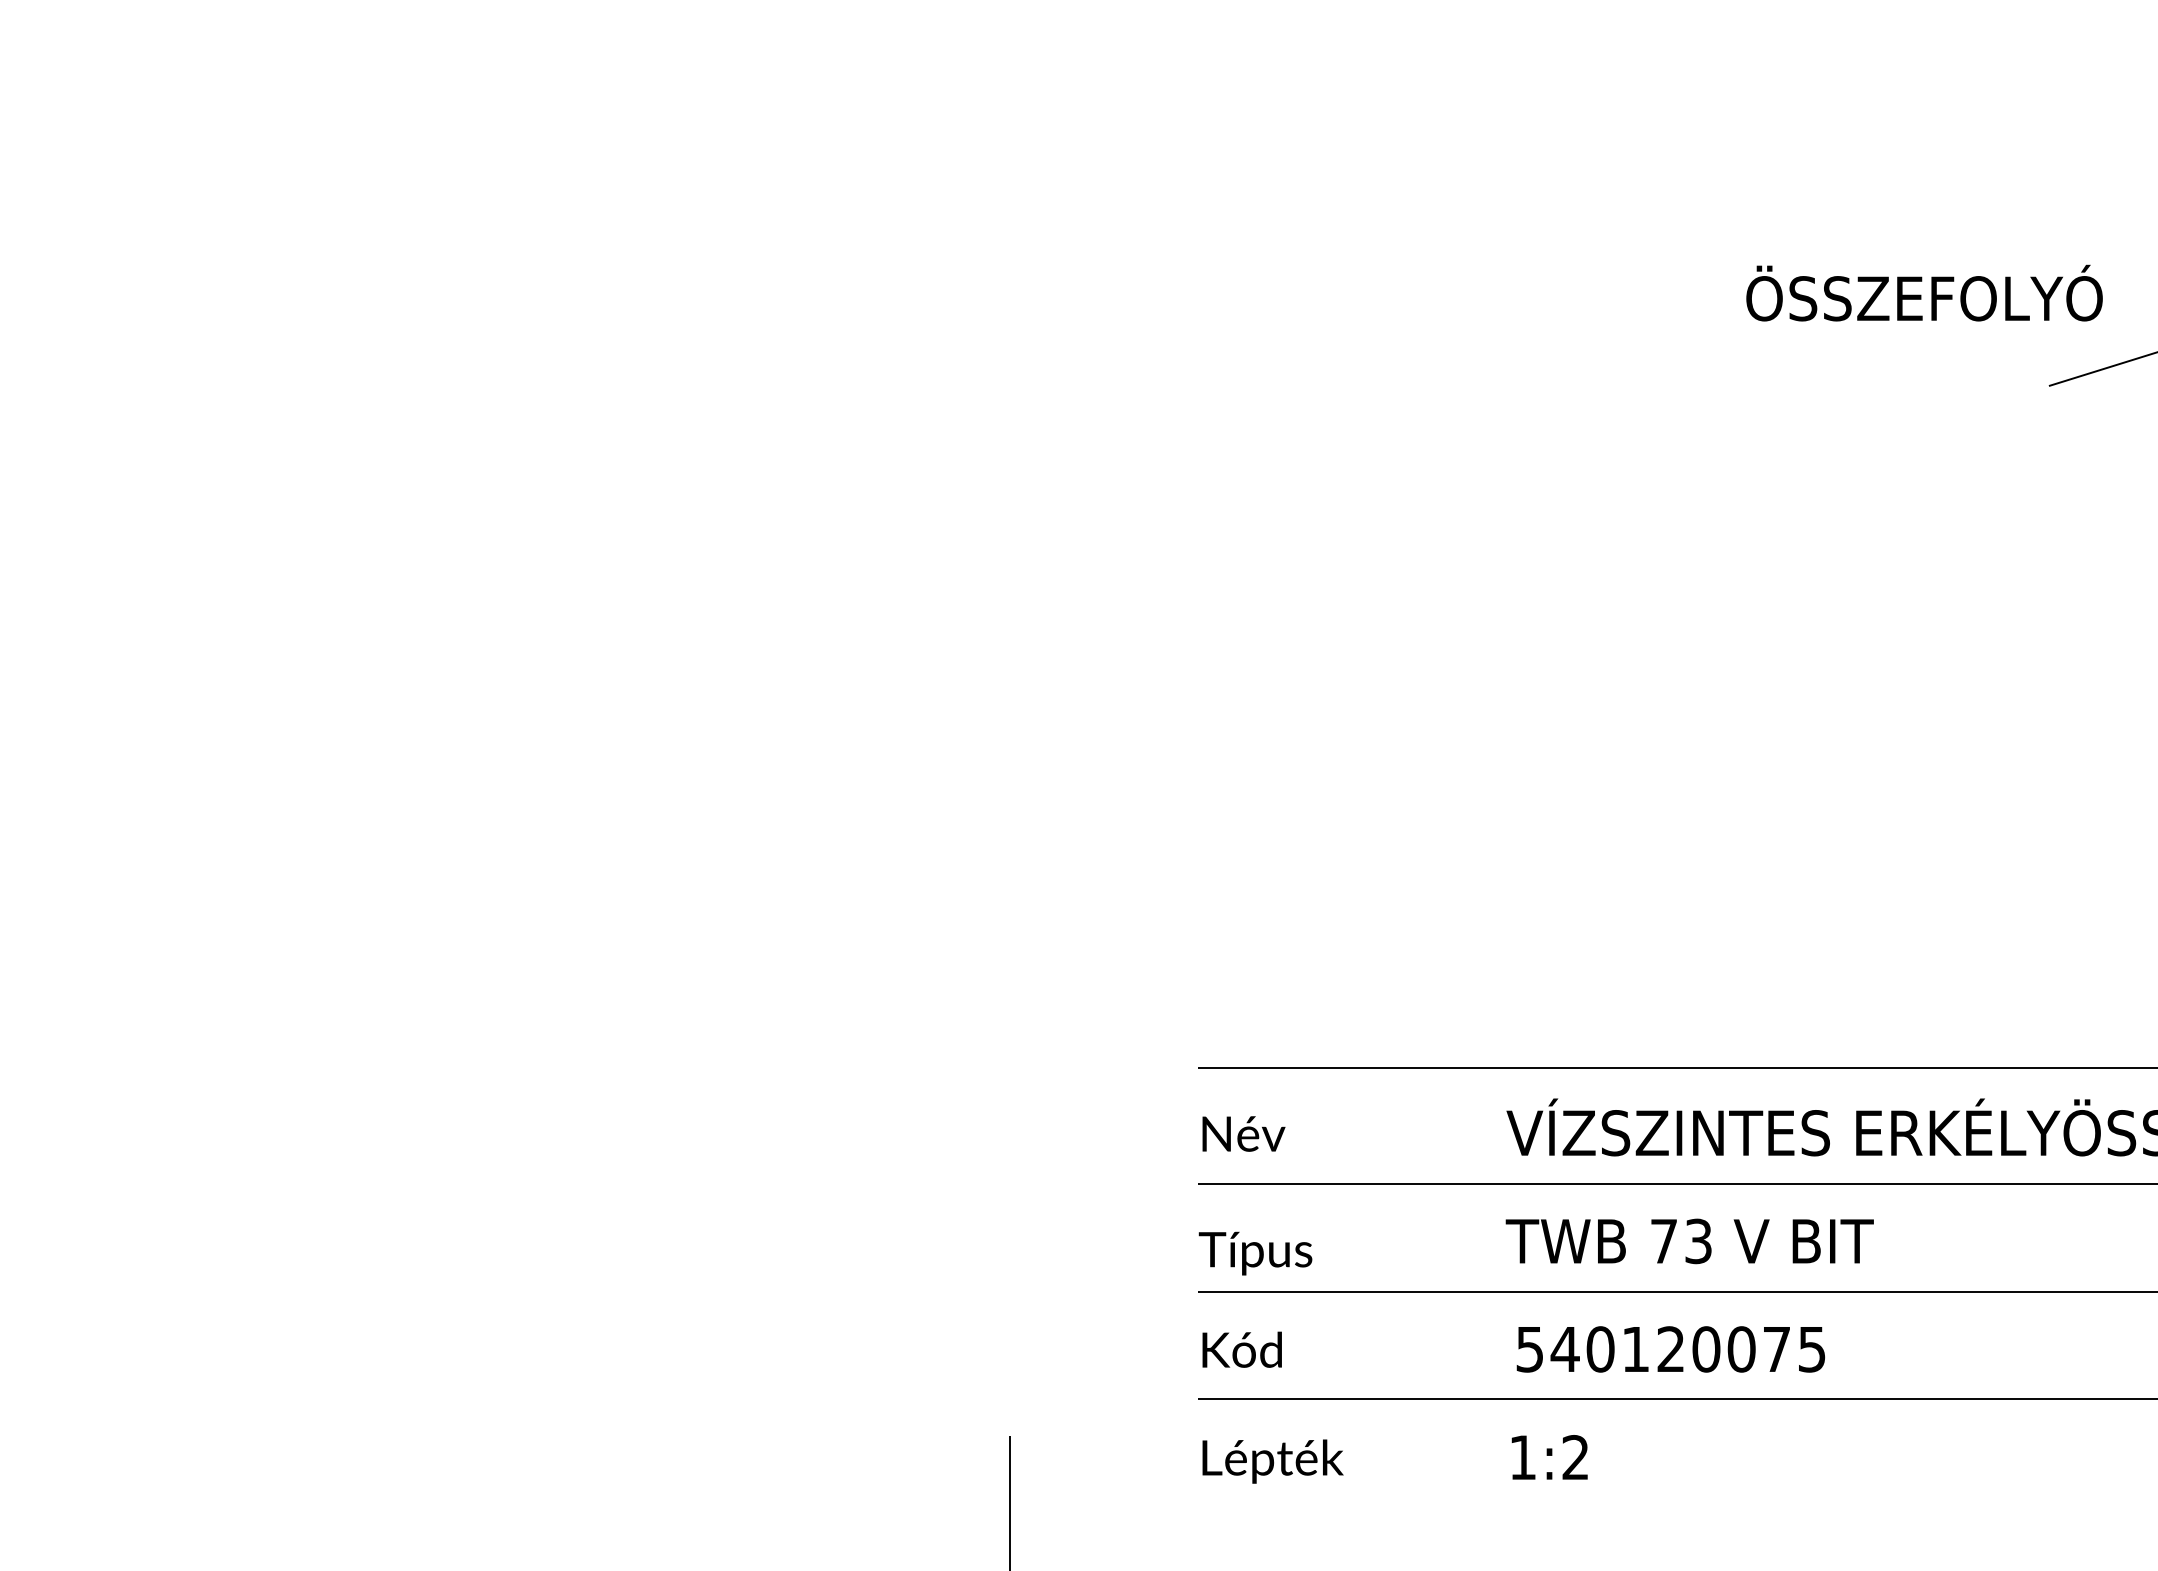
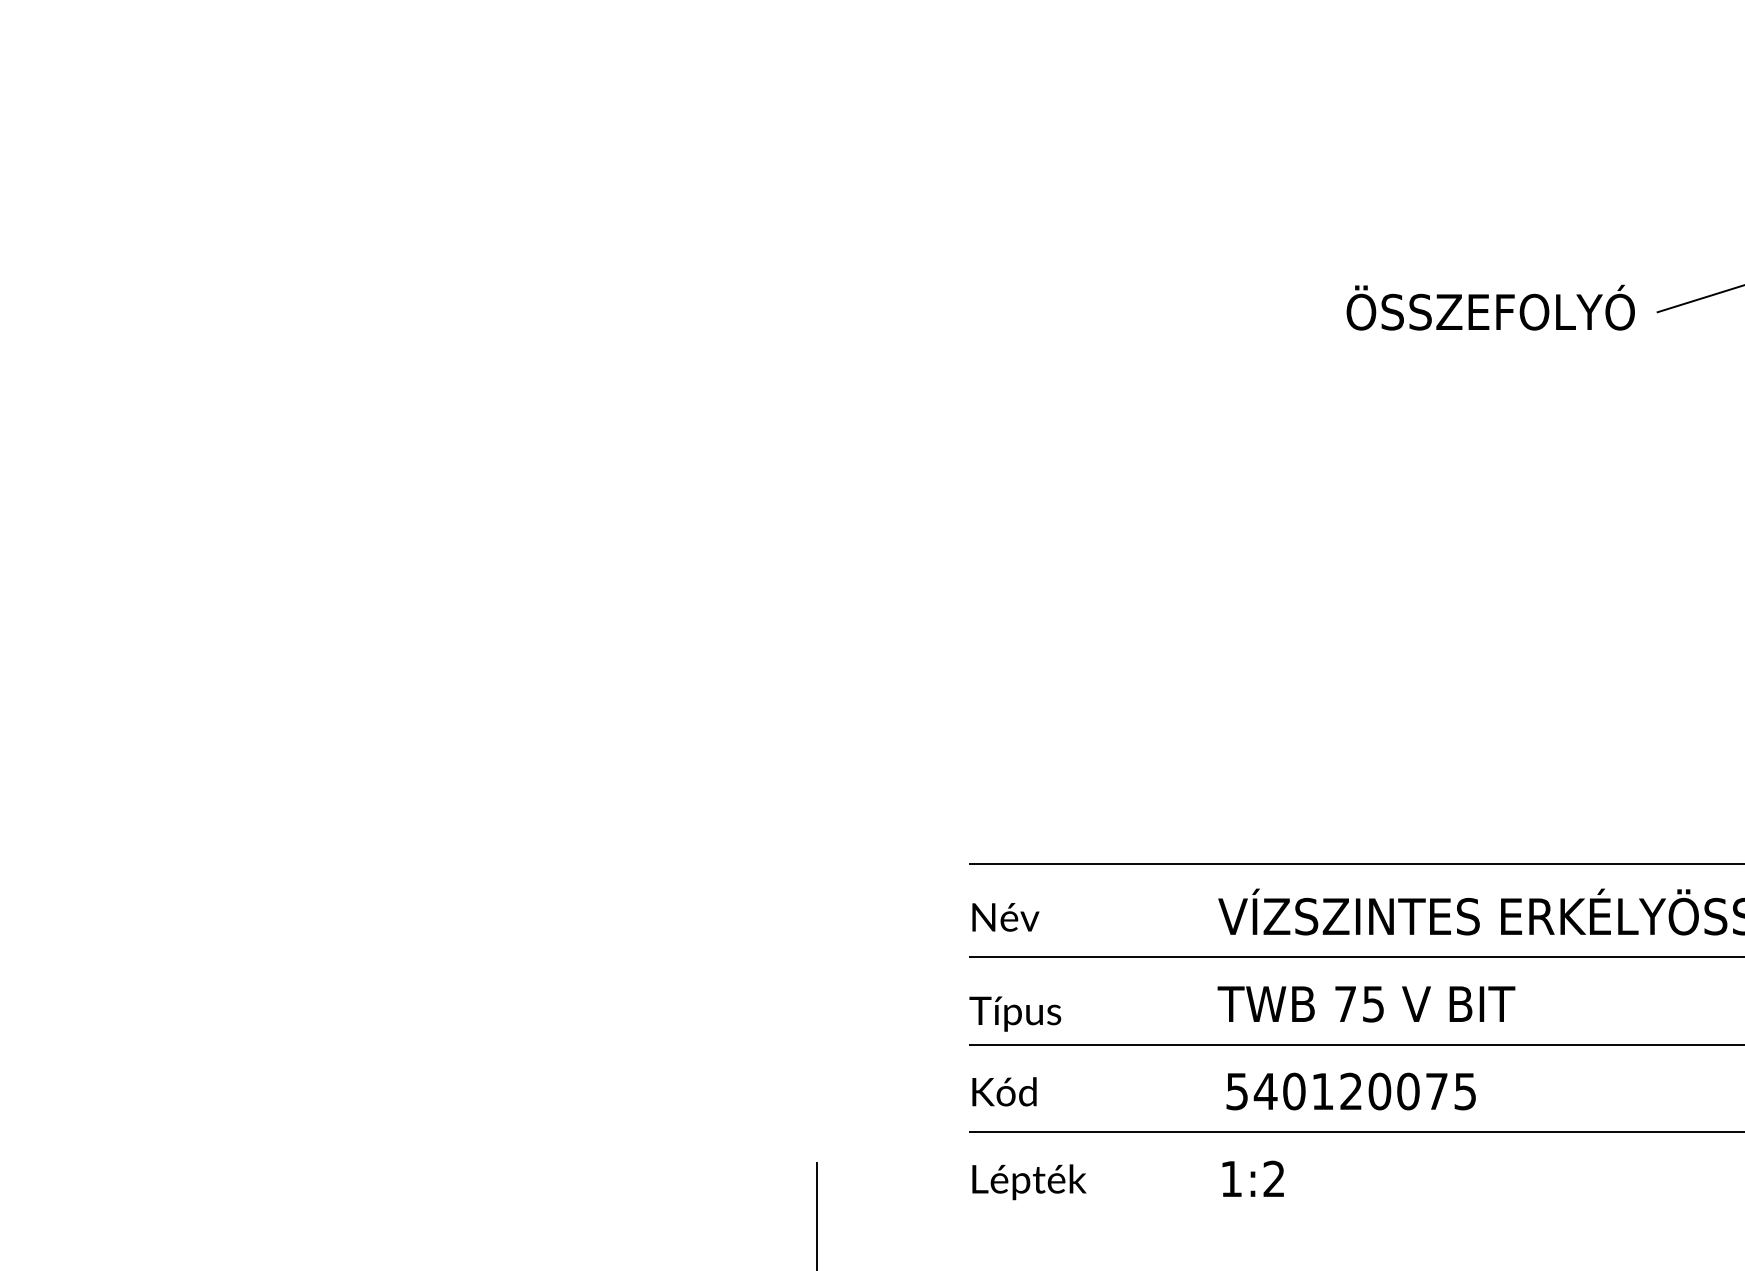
text: (1924, 292) -> (1490, 307), moved
text: (1698, 1240) -> (1373, 1003), 73 -> 75

